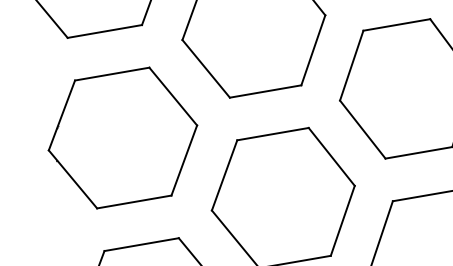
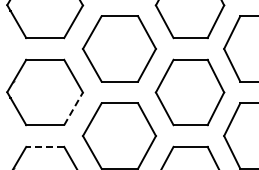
line: (183, 159) -> (73, 108), solid -> dashed
line: (142, 243) -> (45, 146), solid -> dashed

